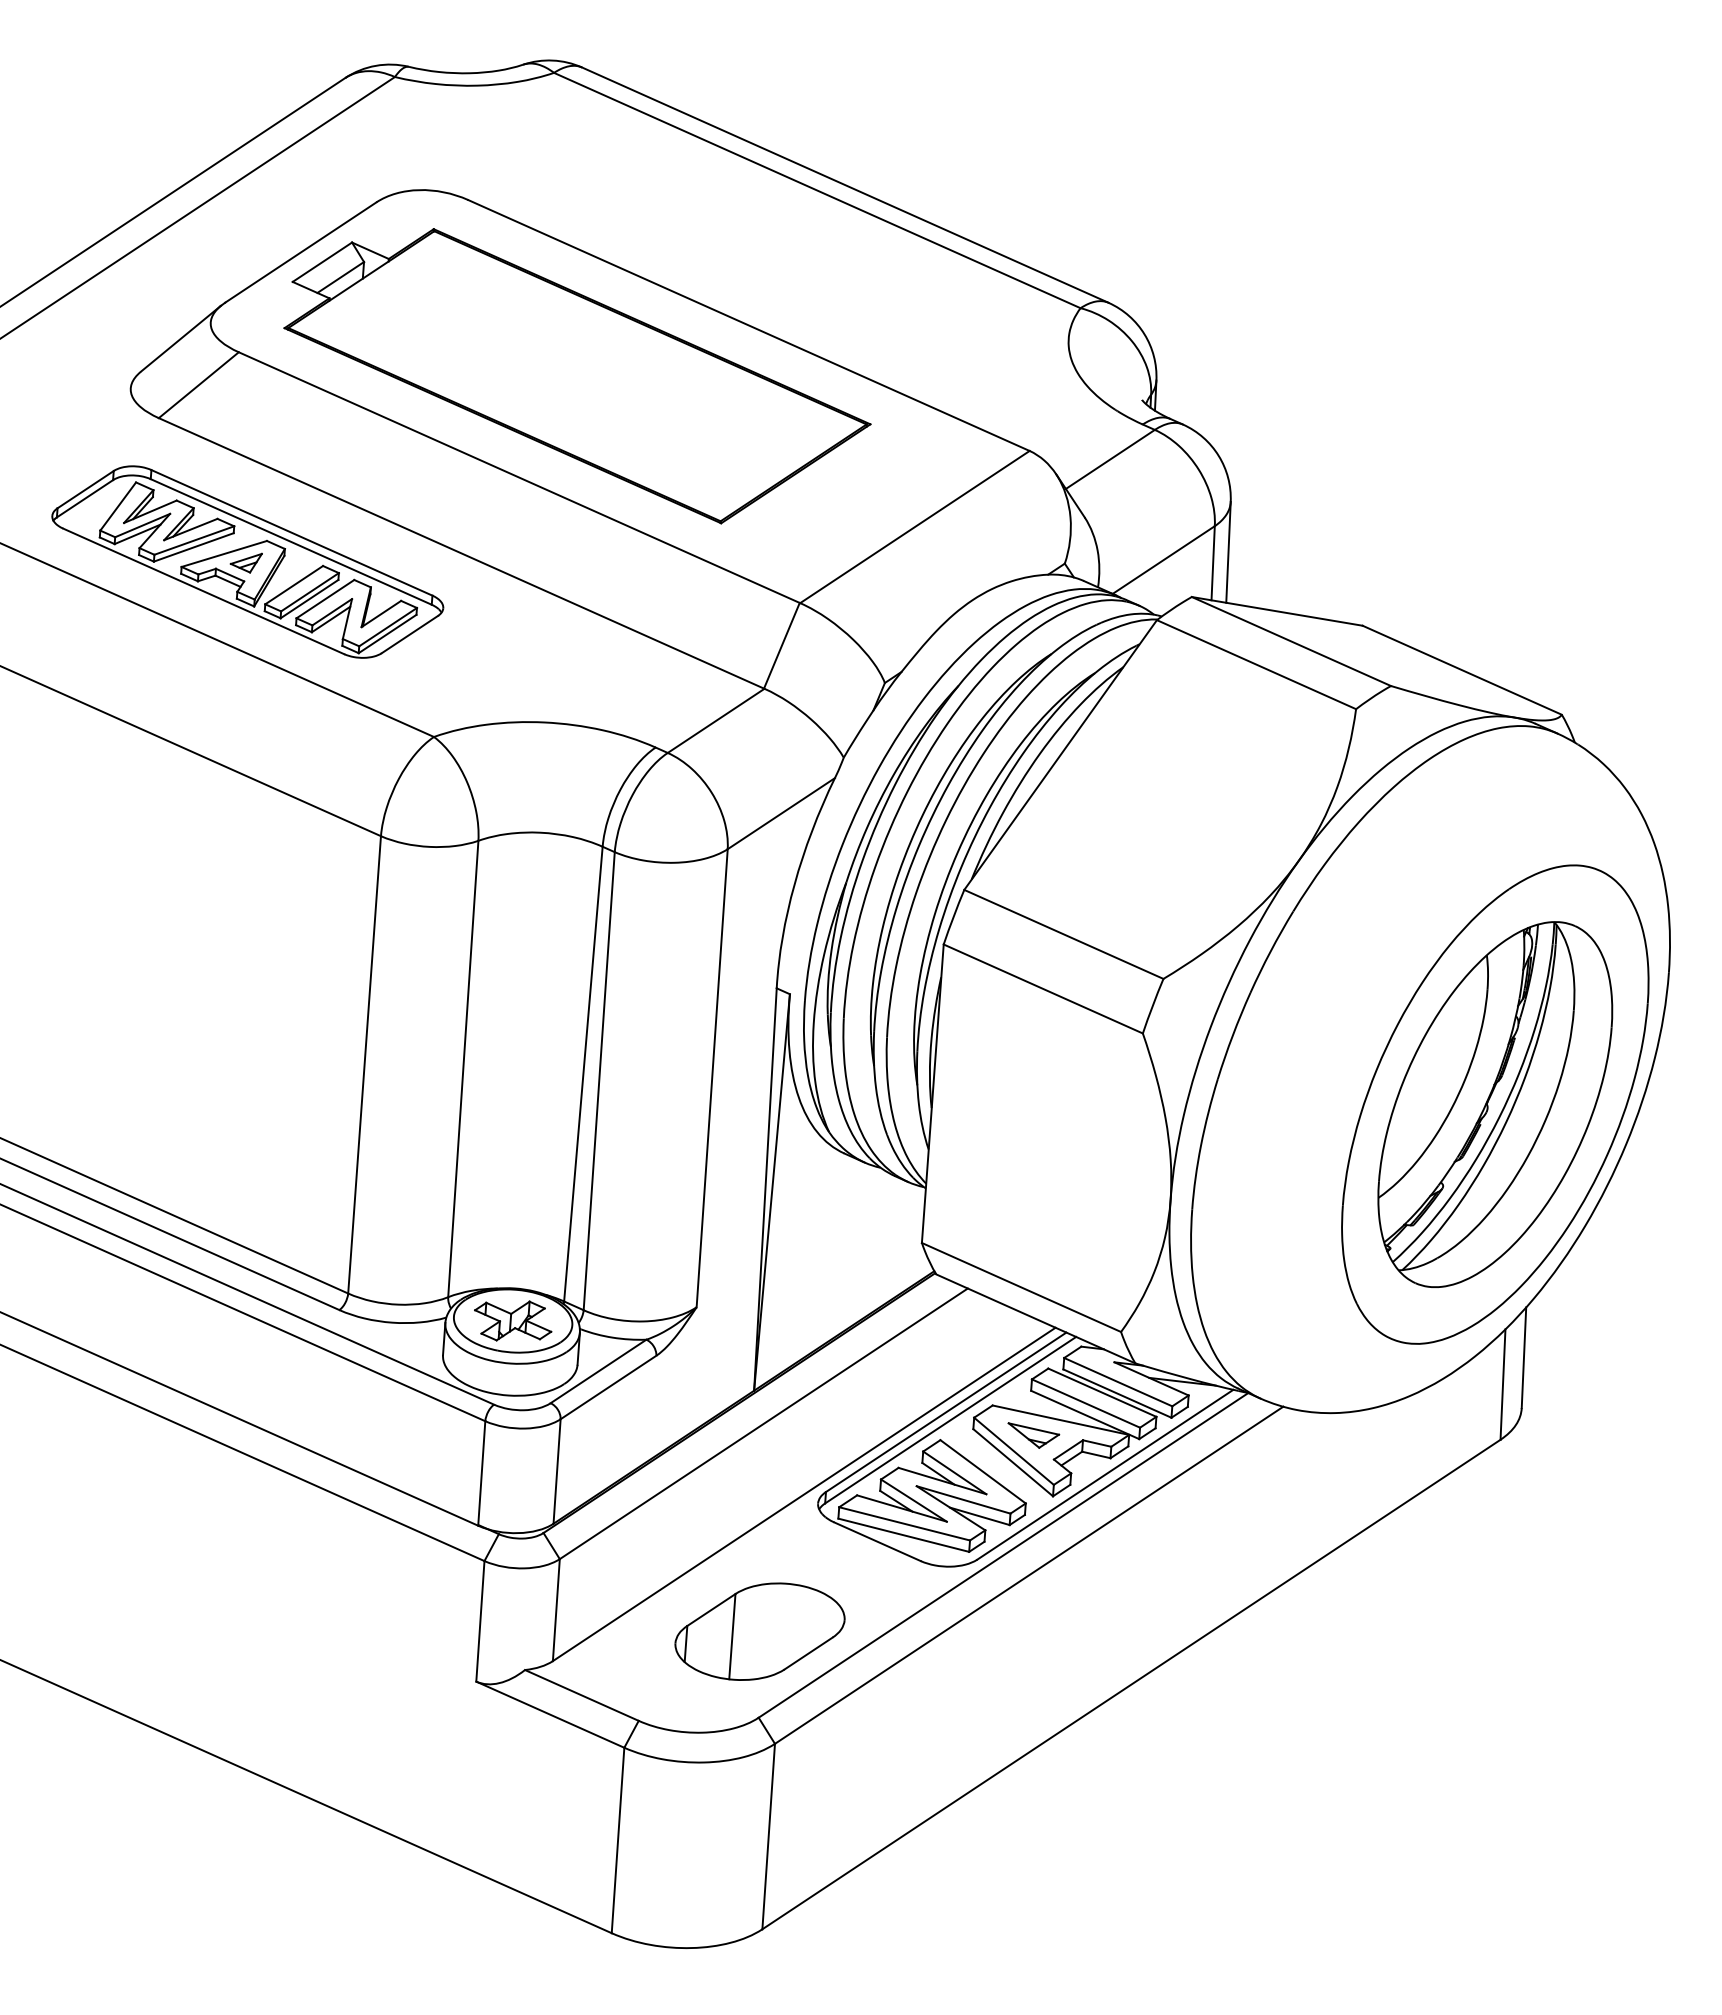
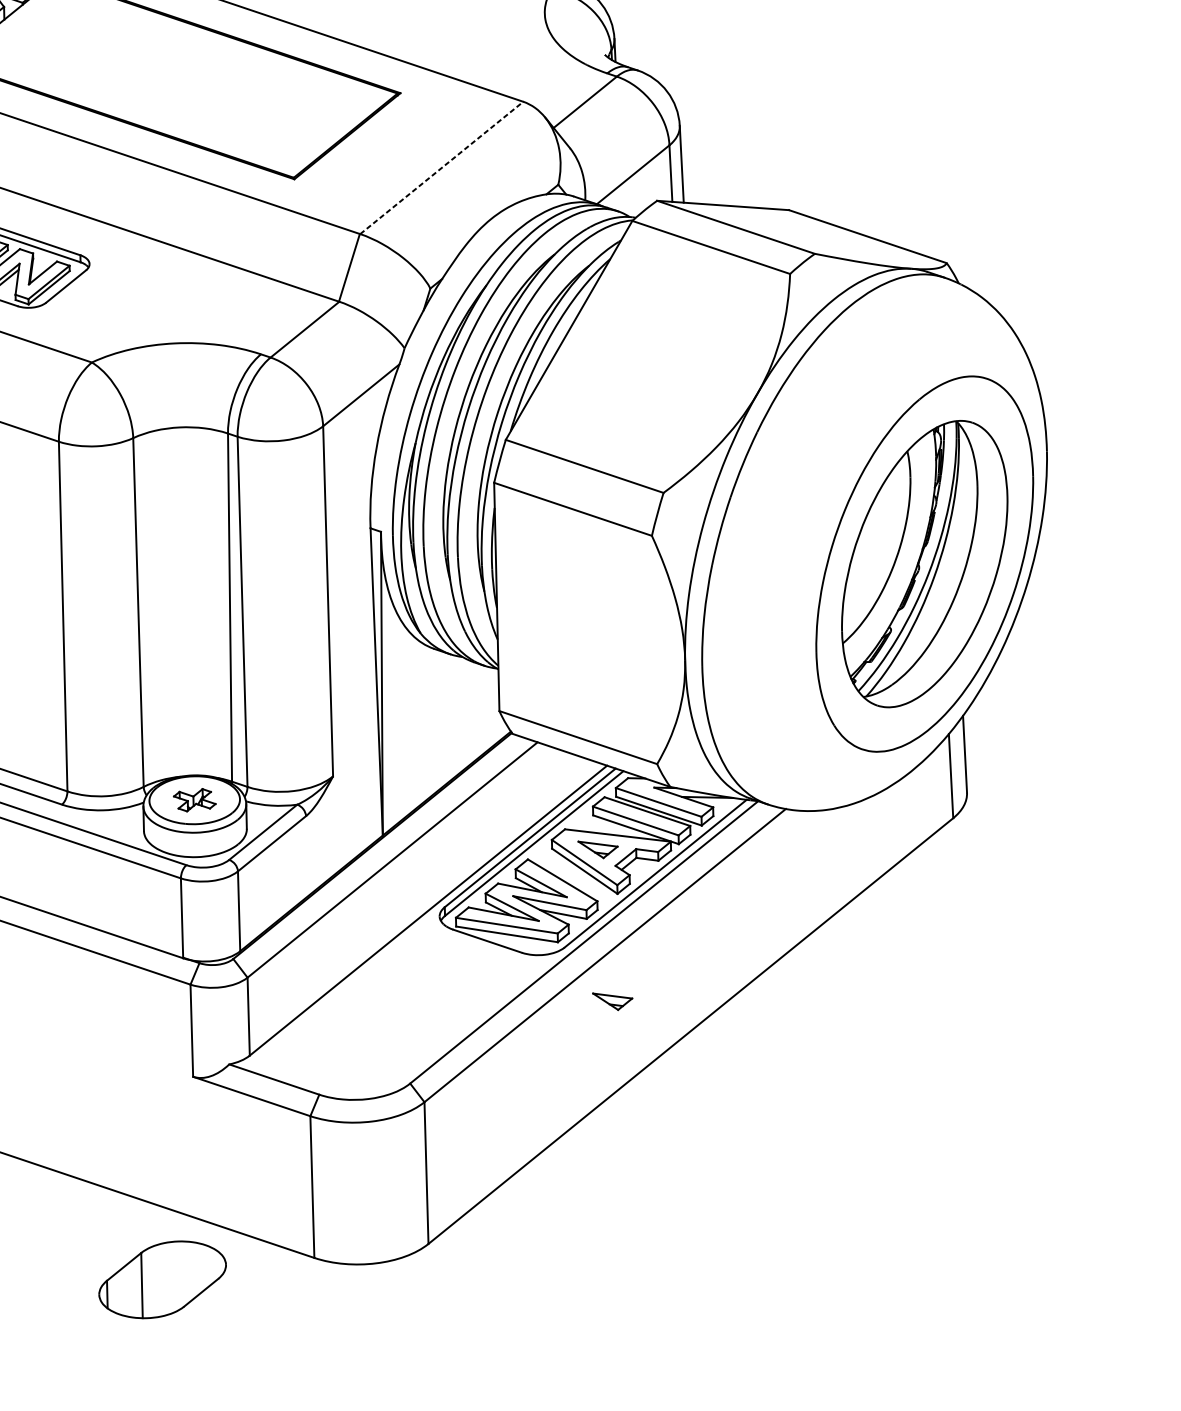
line: (914, 527) -> (441, 168), solid -> dashed
part: (513, 1320) -> (194, 799), size x0.7
part: (759, 1631) -> (162, 1279), moved
part: (1033, 1635) -> (612, 1001), added

